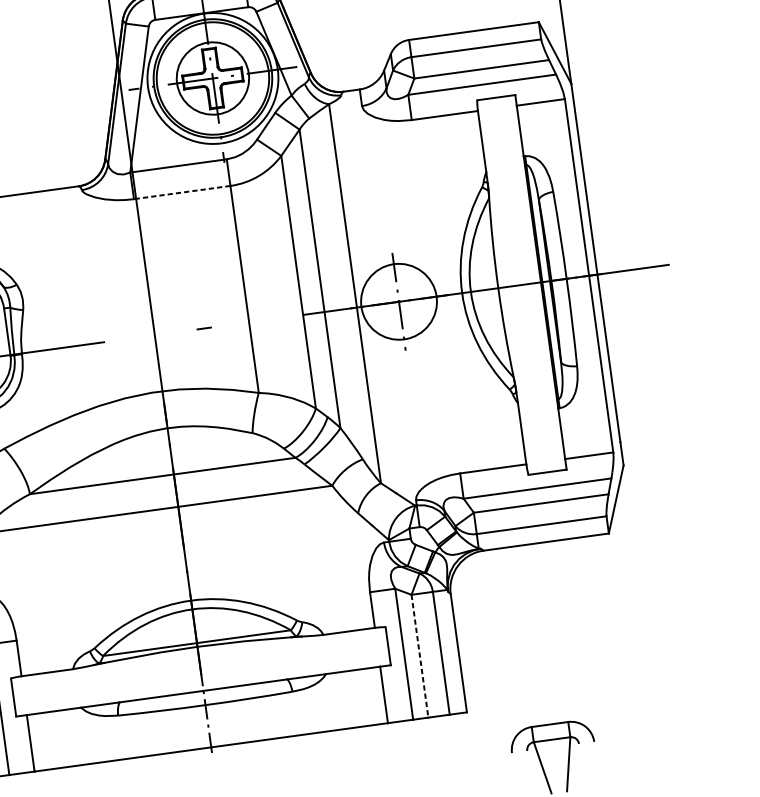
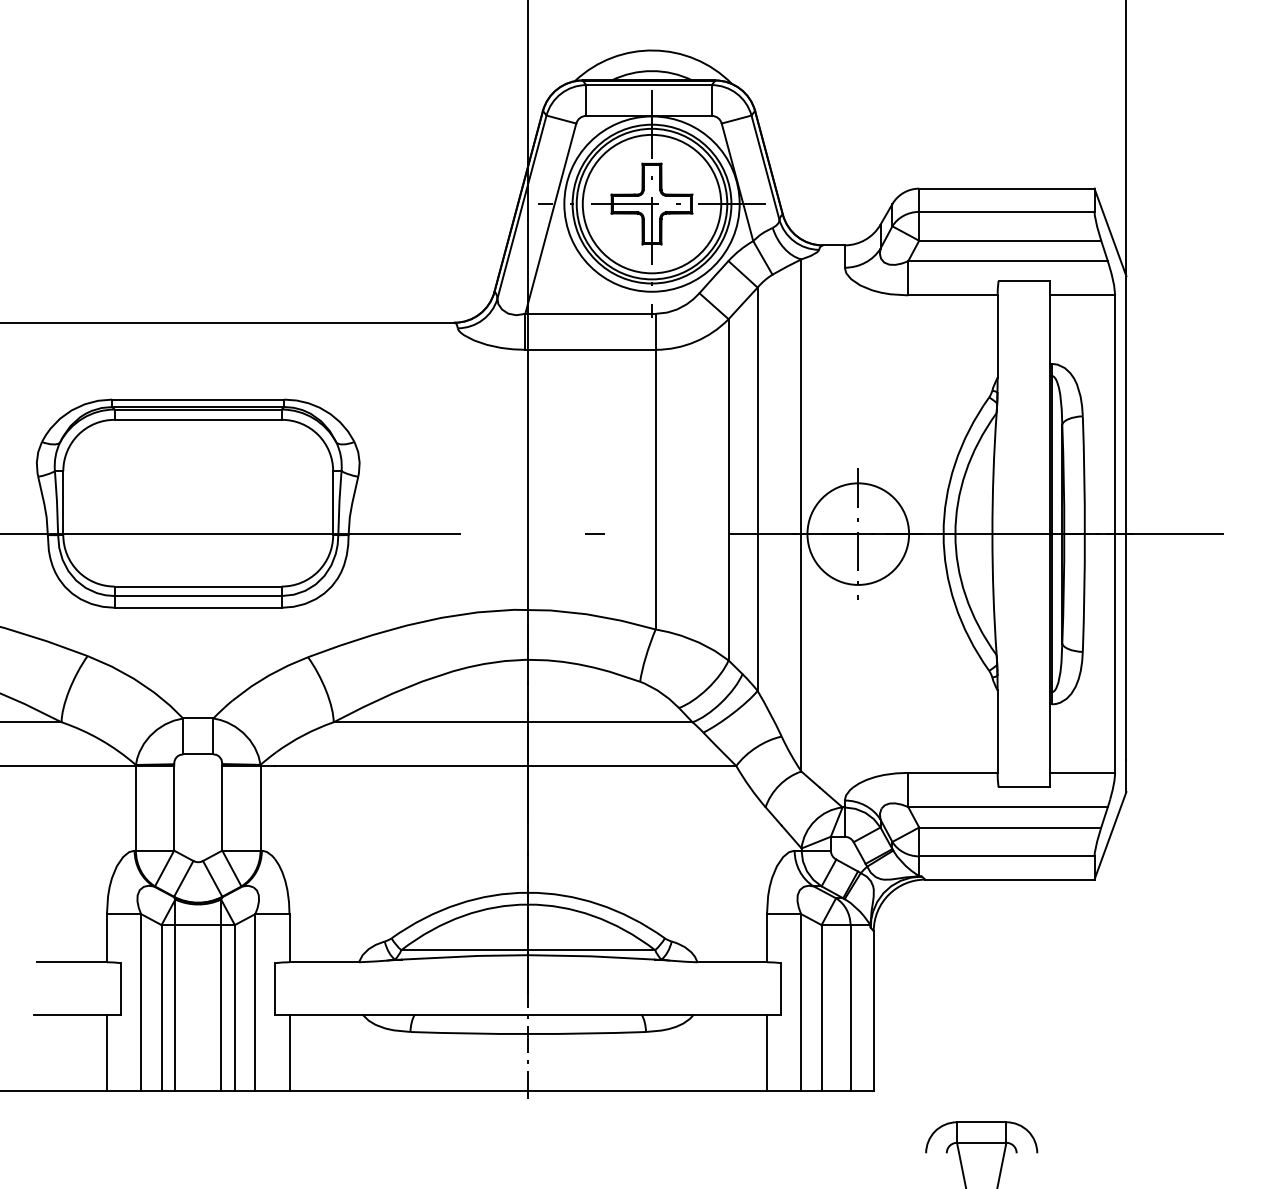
circle: (212, 78) -> (651, 203), size x1.43
line: (182, 192) -> (590, 349), dashed -> solid
line: (419, 656) -> (821, 1008), dashed -> solid

